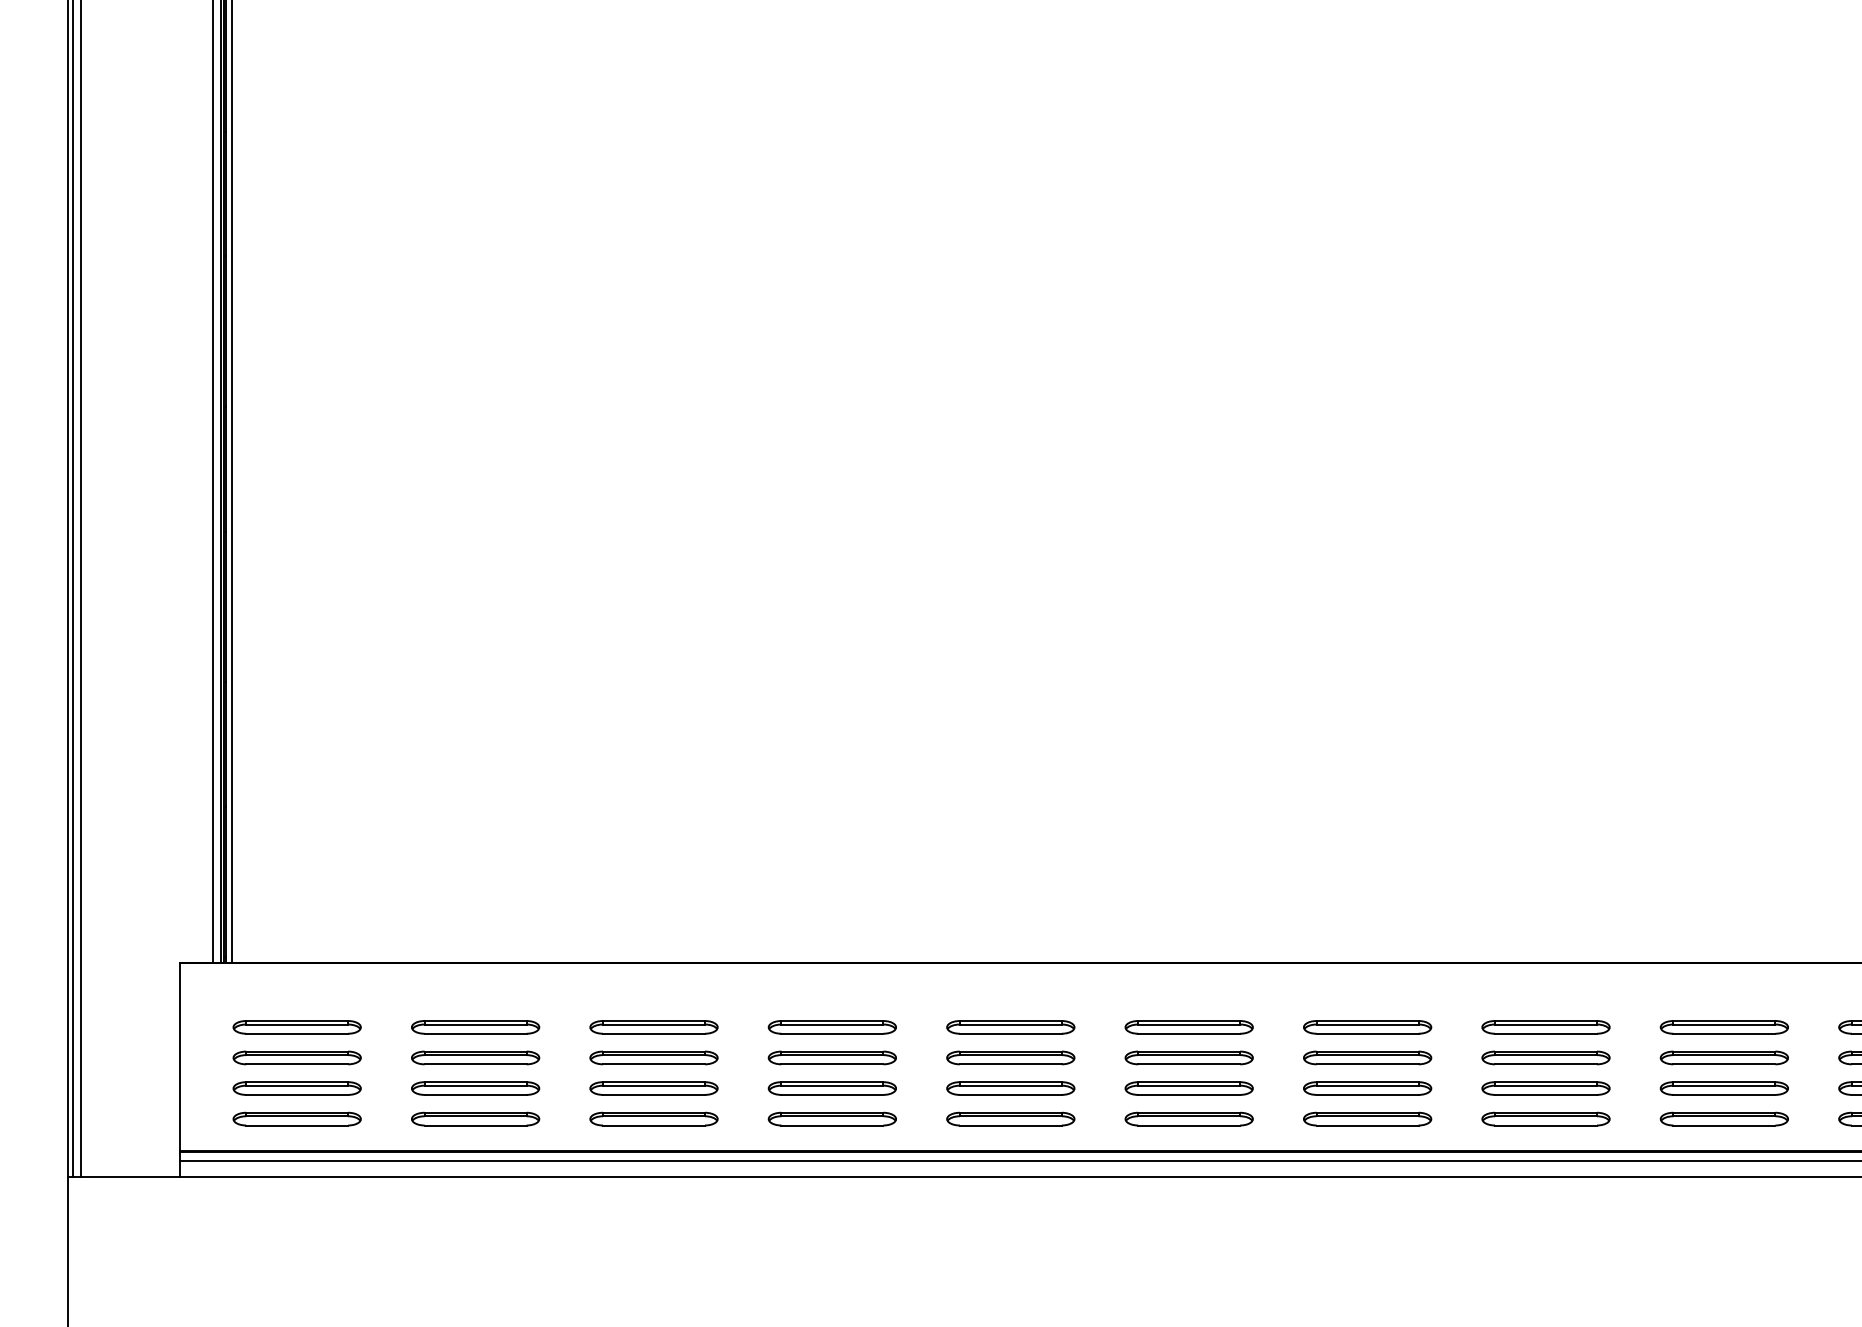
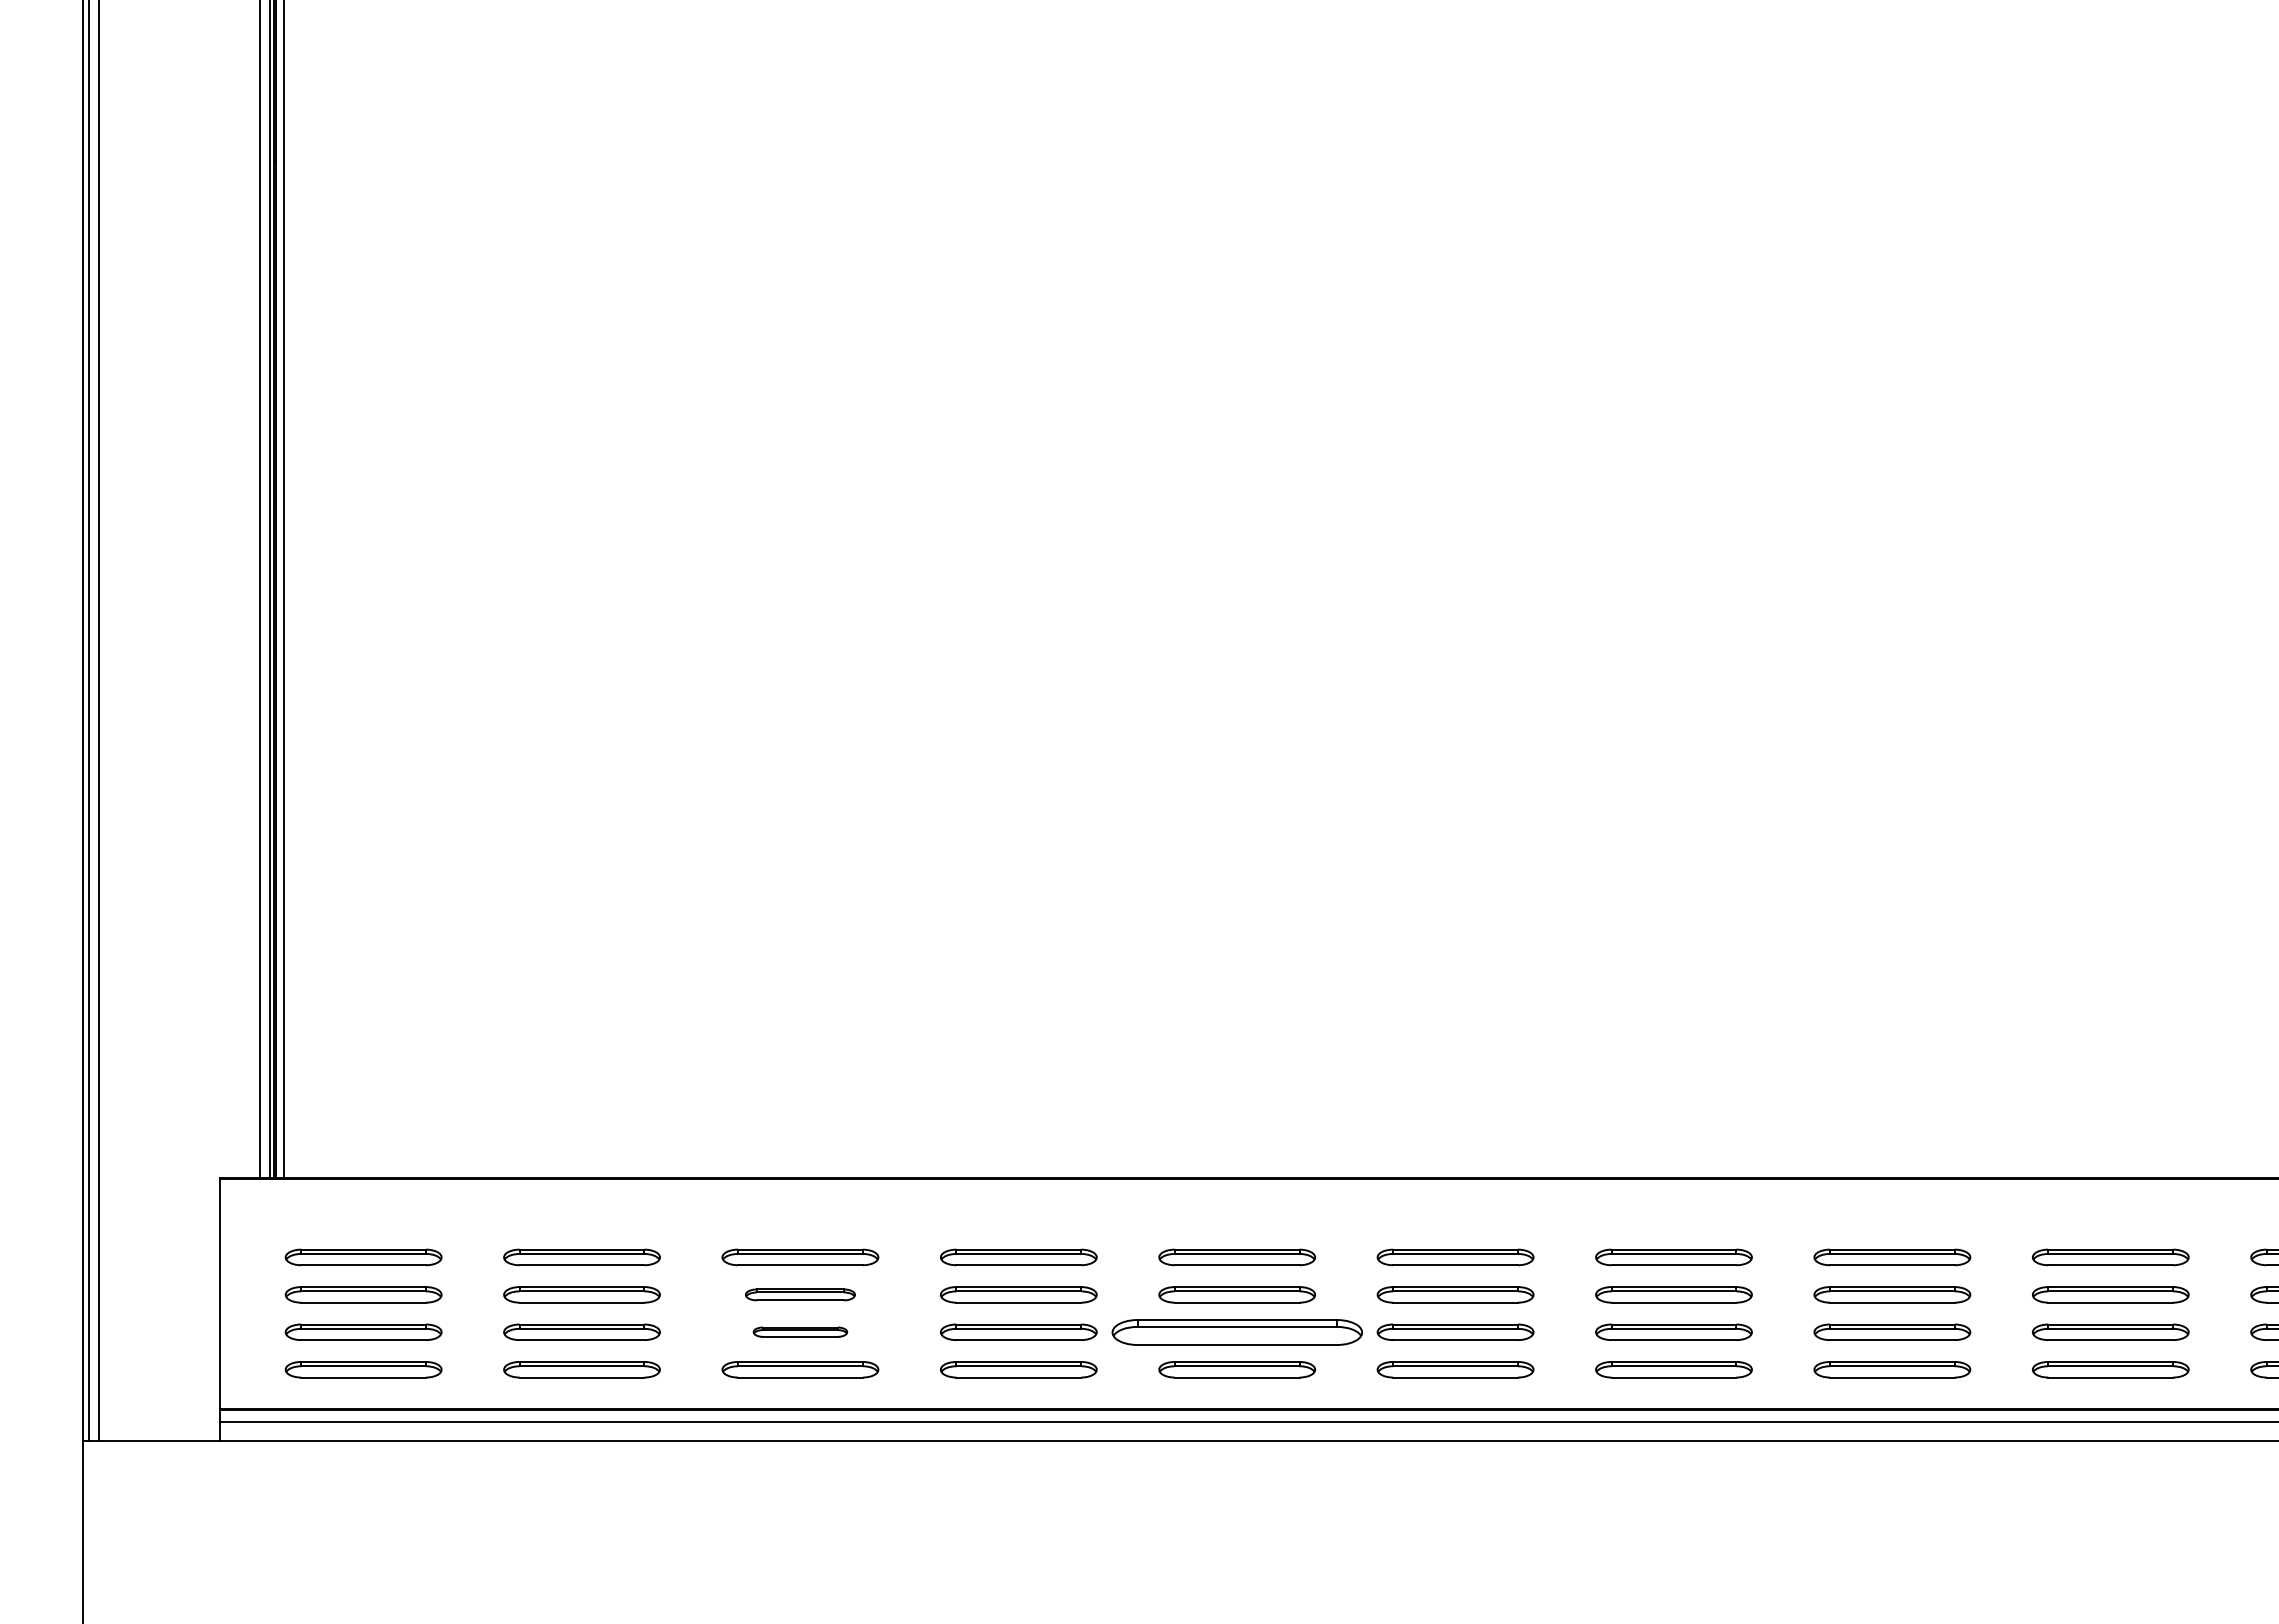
part: (654, 1057) -> (800, 1294), size x0.7
part: (654, 1087) -> (800, 1331), size x0.6
part: (1010, 1087) -> (1236, 1331), size x1.6

